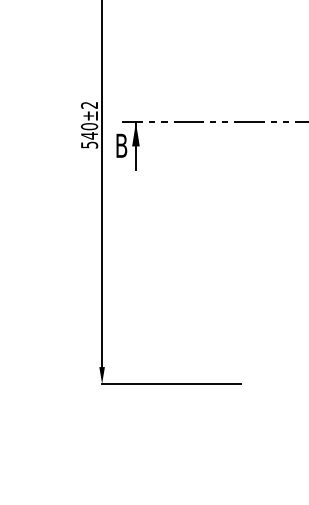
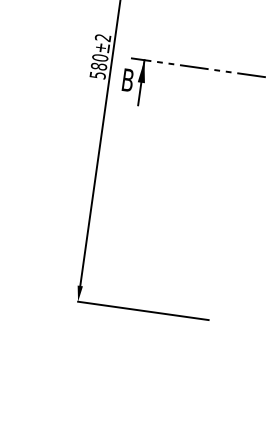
text: (89, 135) -> (99, 66), 540±2 -> 580±2

